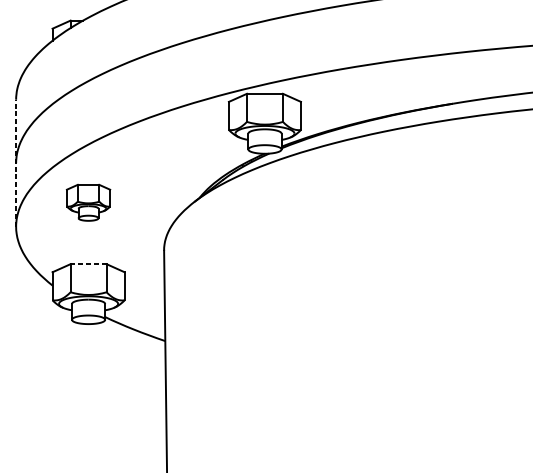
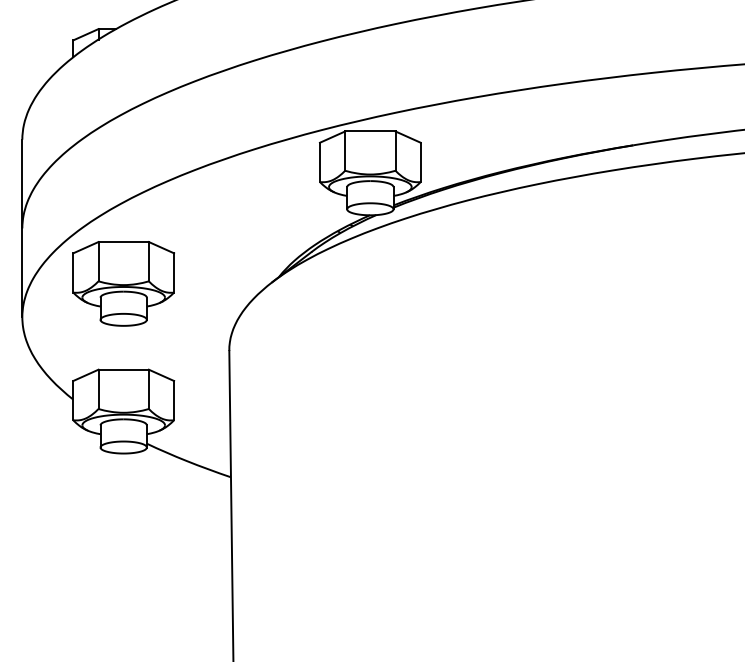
line: (16, 163) -> (22, 228), dashed -> solid
part: (88, 202) -> (123, 283), size x1.67
line: (88, 264) -> (123, 369), dashed -> solid

